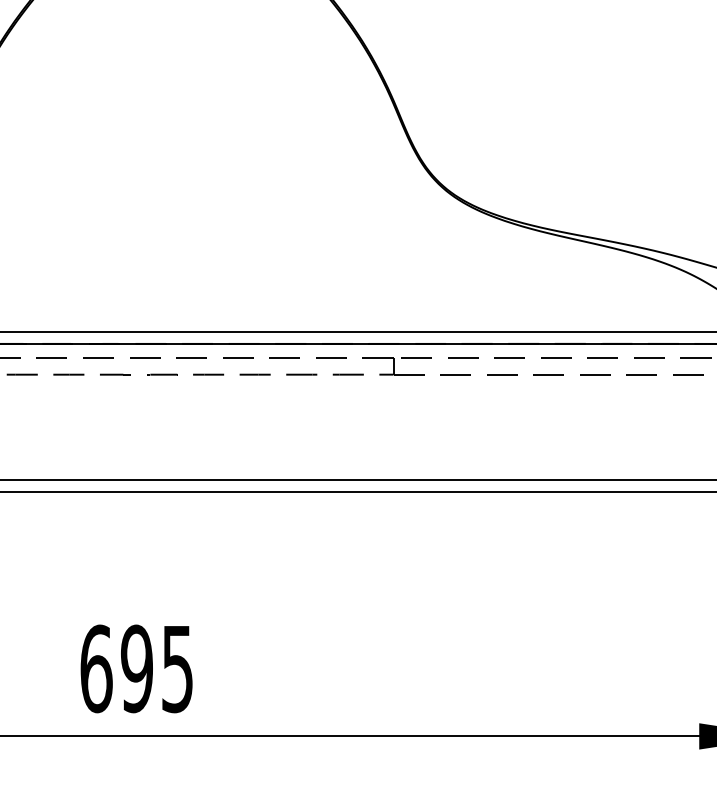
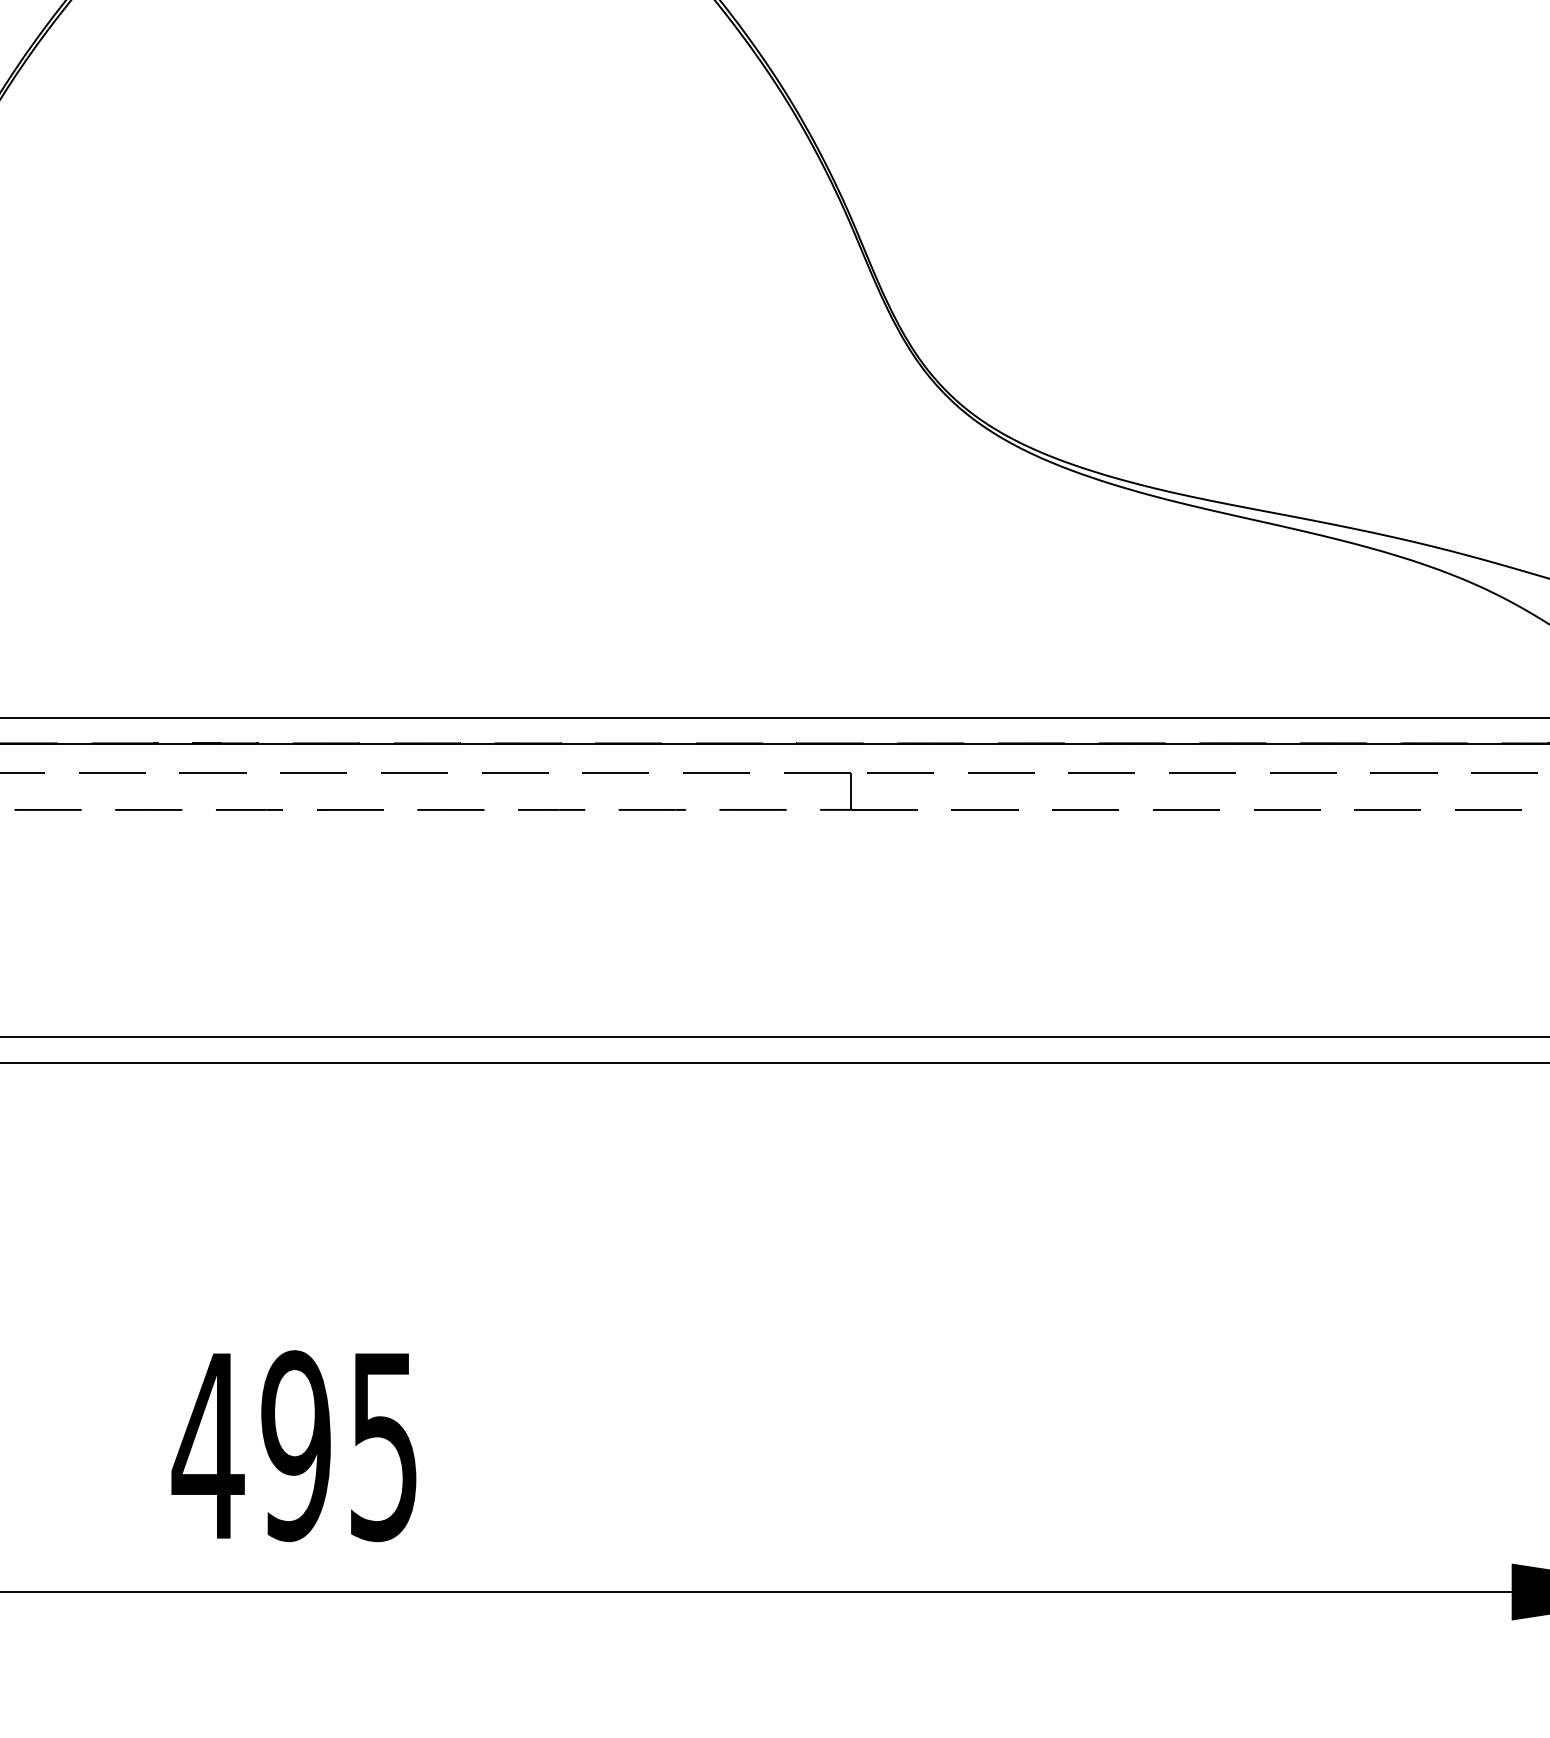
text: (96, 668) -> (208, 1445), 695 -> 495

